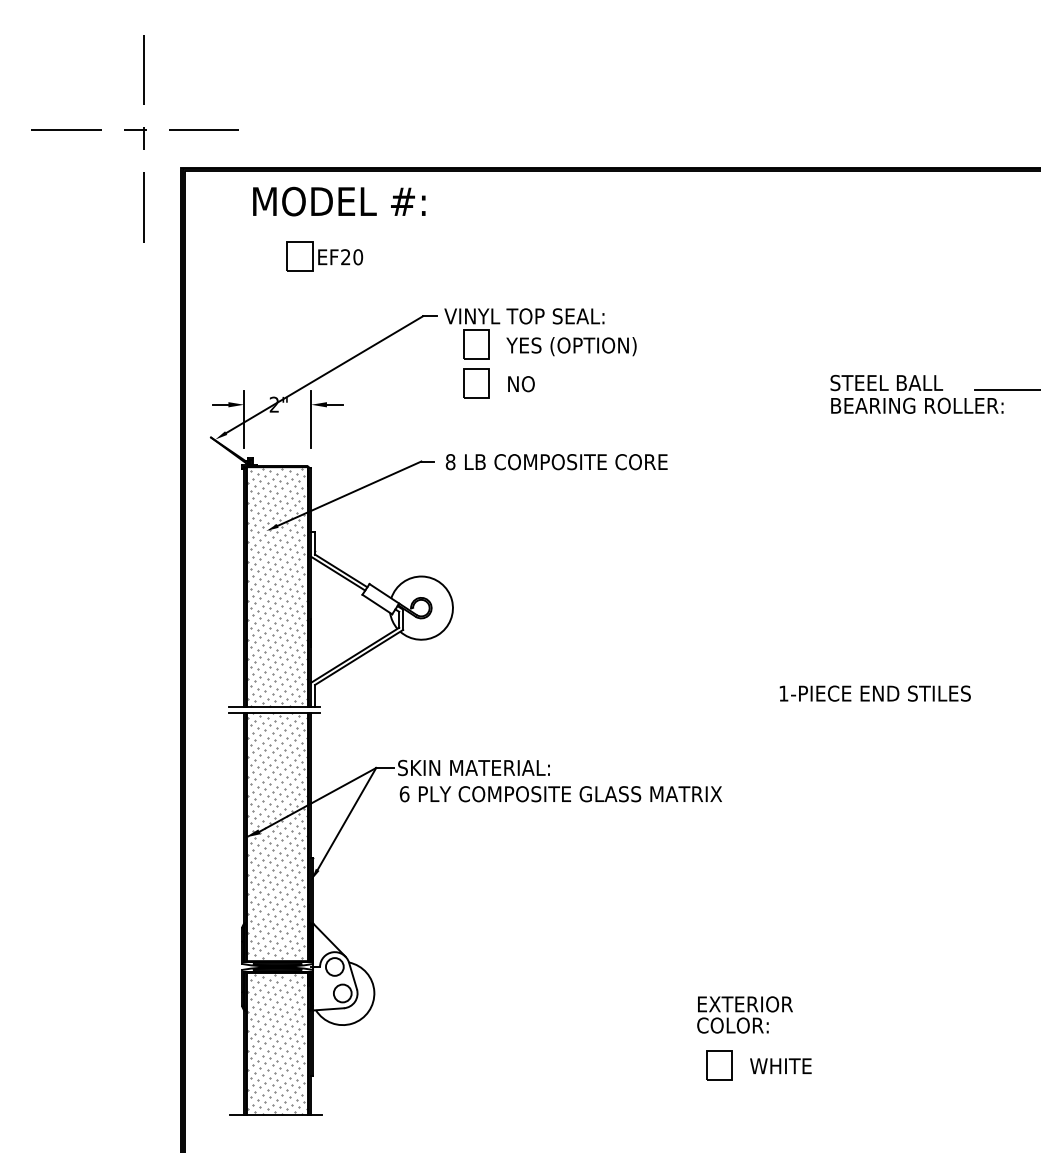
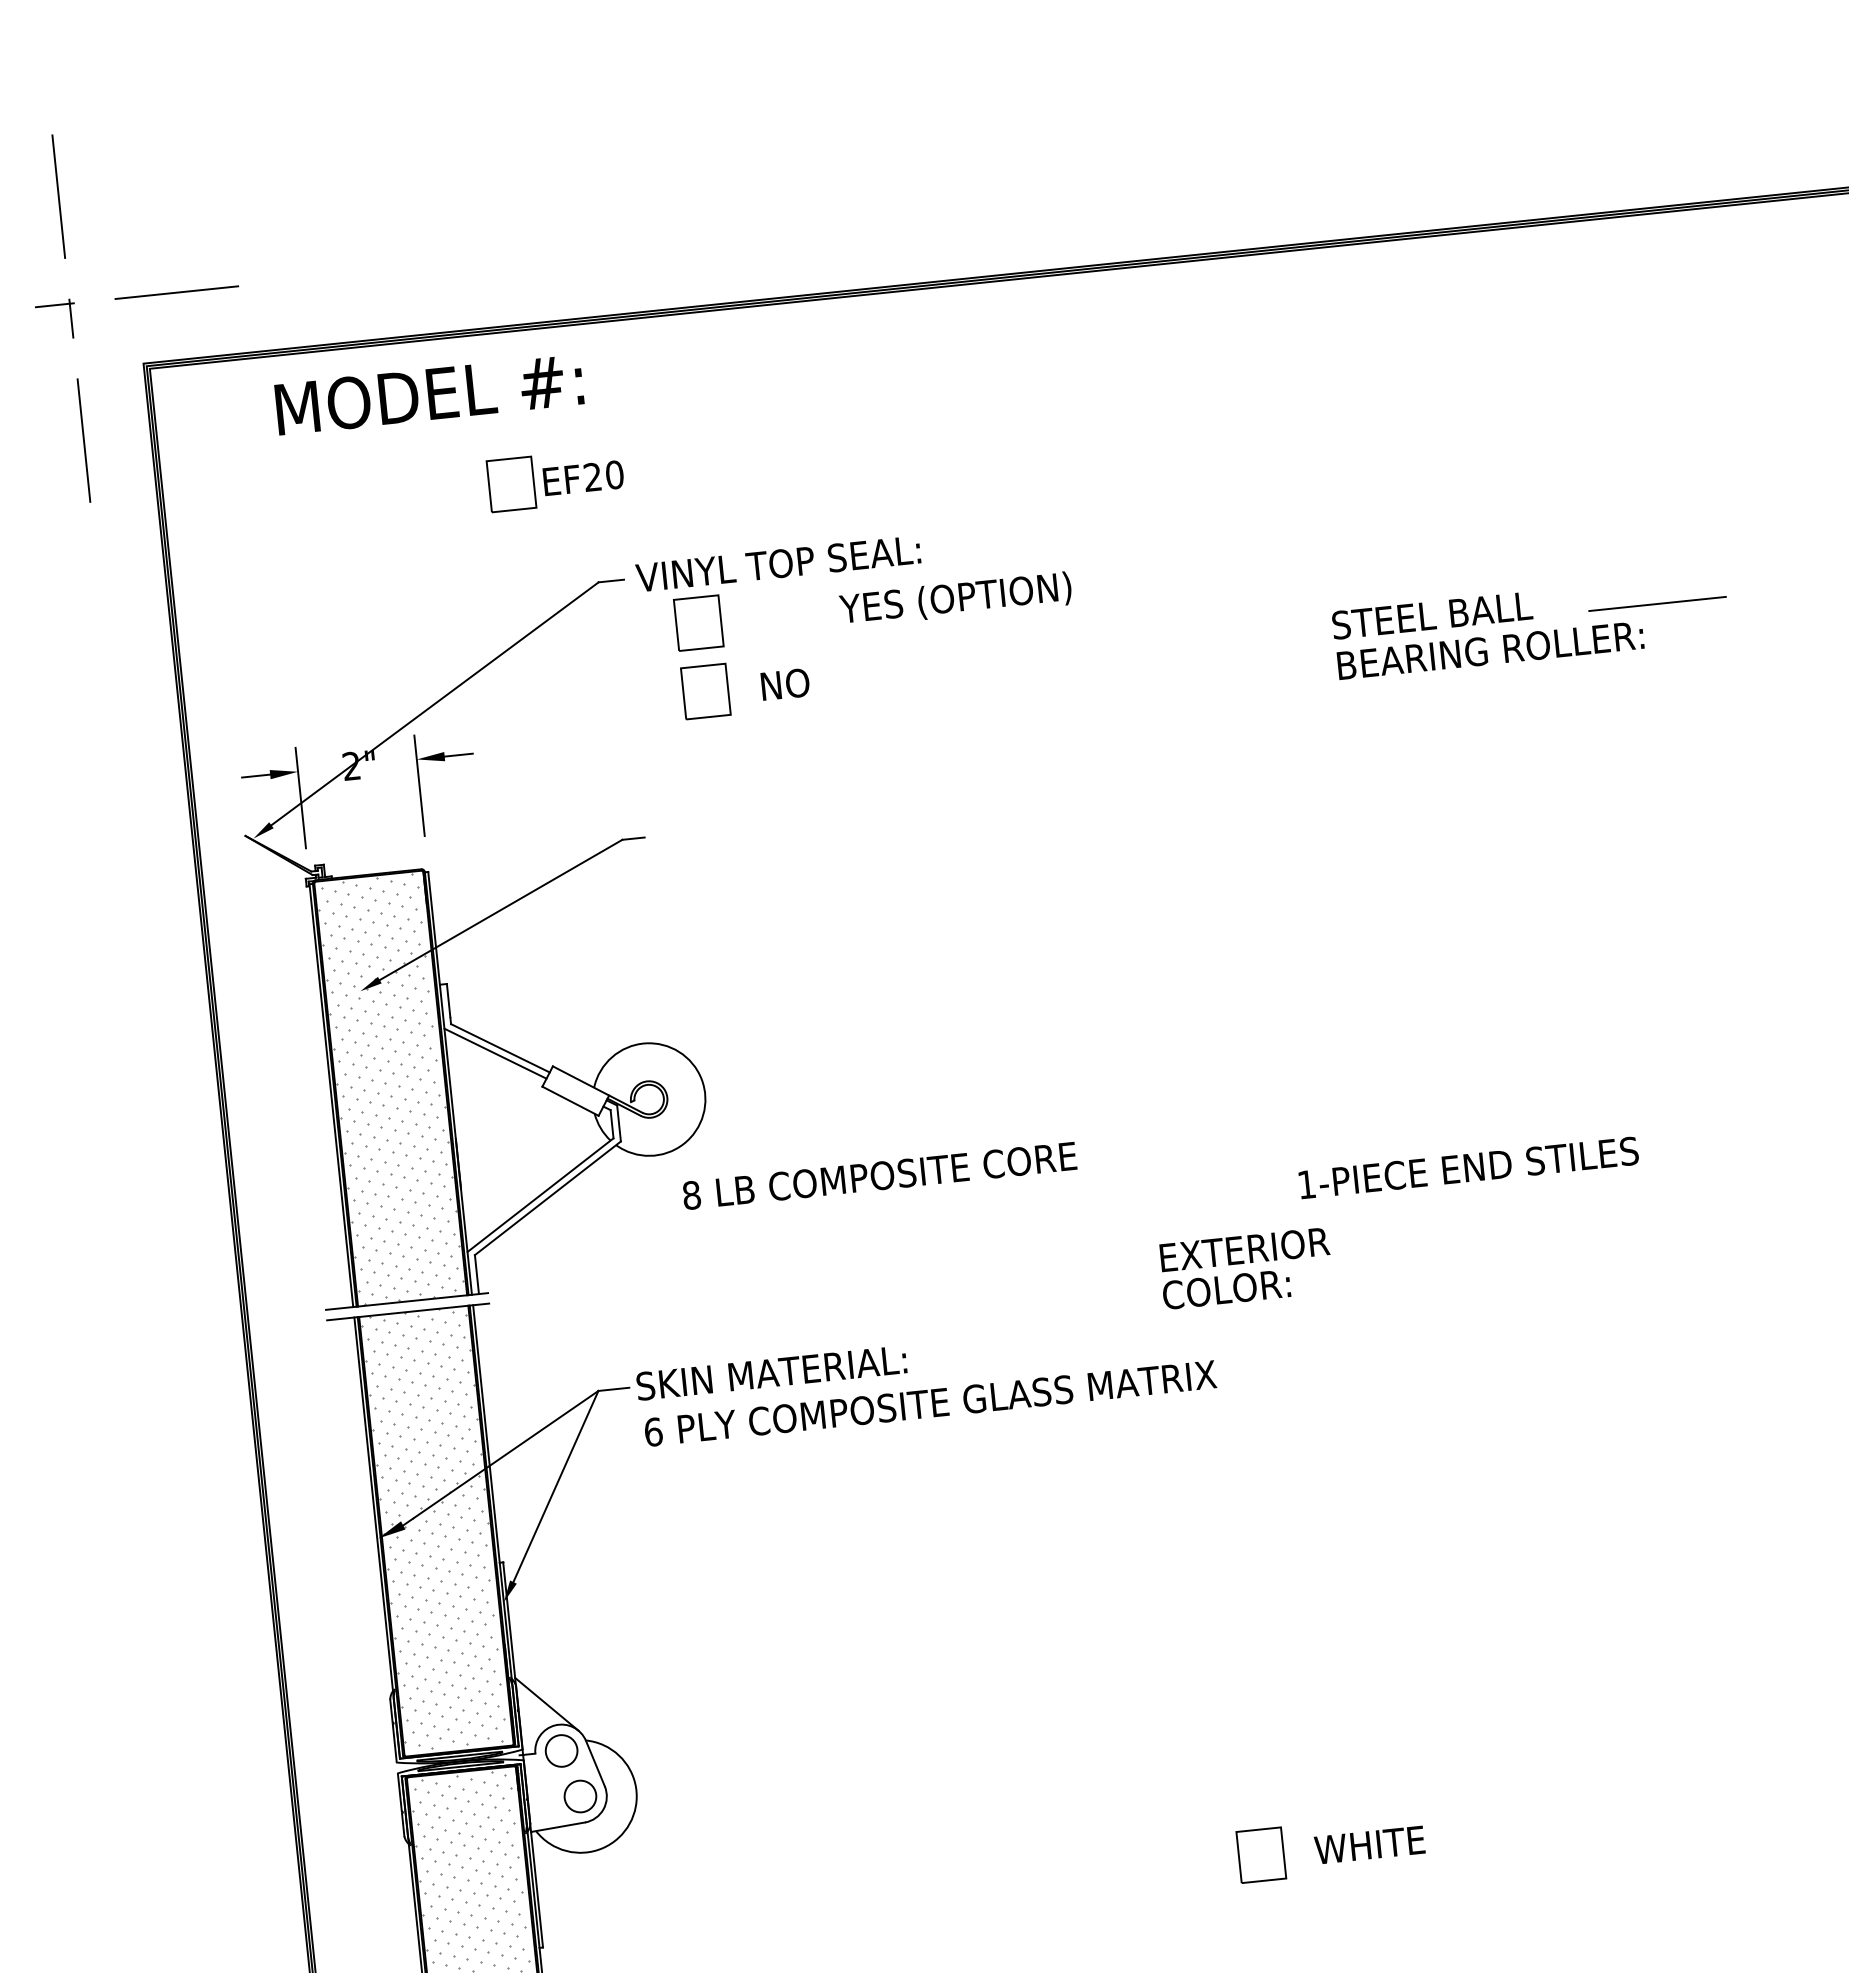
part: (324, 256) -> (554, 479), moved
text: (571, 346) -> (955, 599), moved
text: (556, 462) -> (879, 1176), moved
text: (744, 1014) -> (1245, 1267), moved

